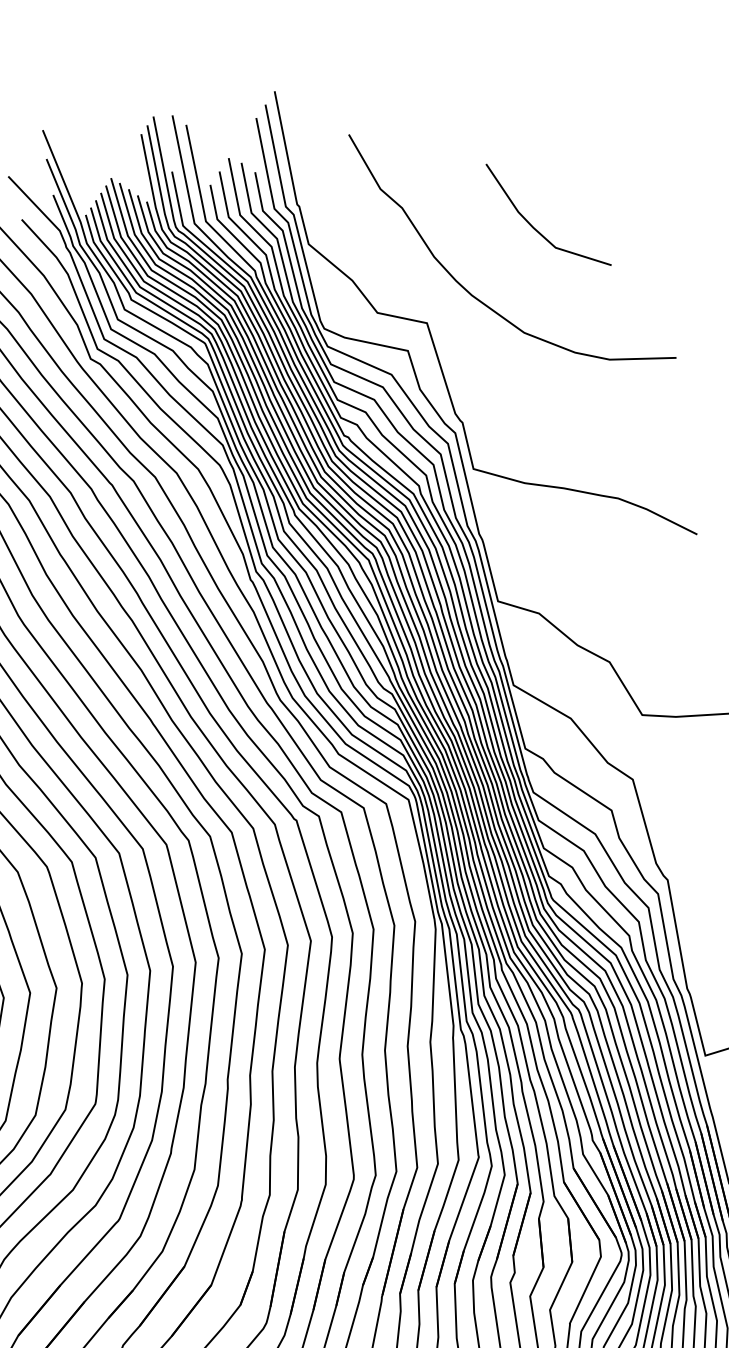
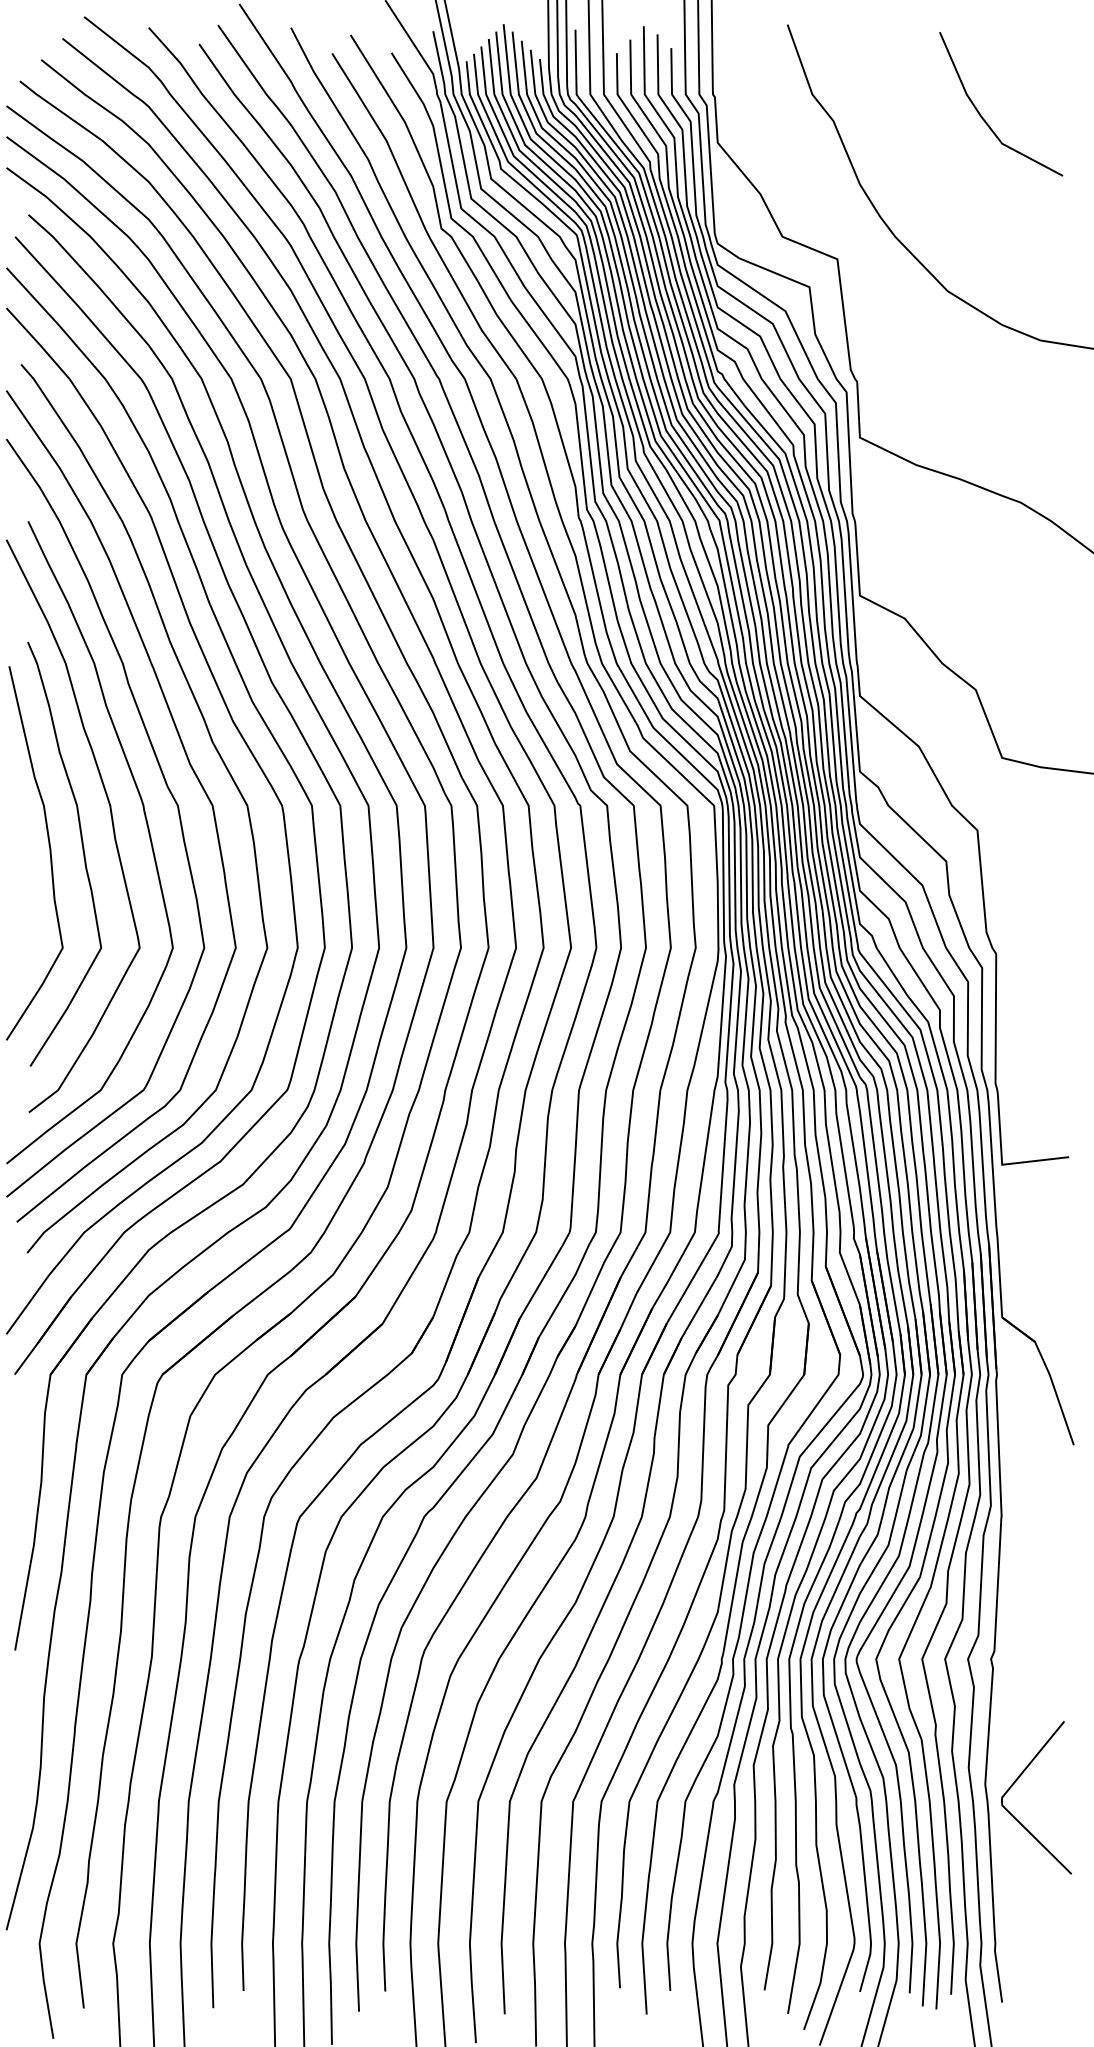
line: (535, 228) -> (983, 117), moved

